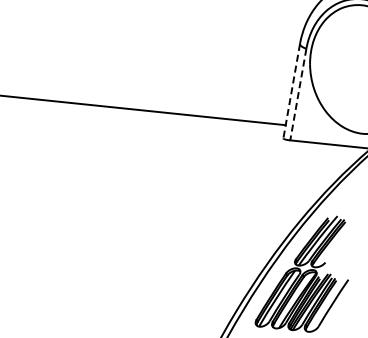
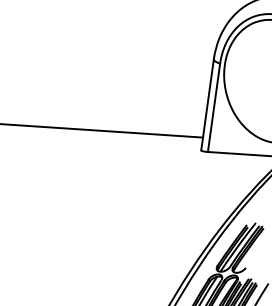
line: (291, 91) -> (207, 105), dashed -> solid
line: (298, 95) -> (214, 108), dashed -> solid

